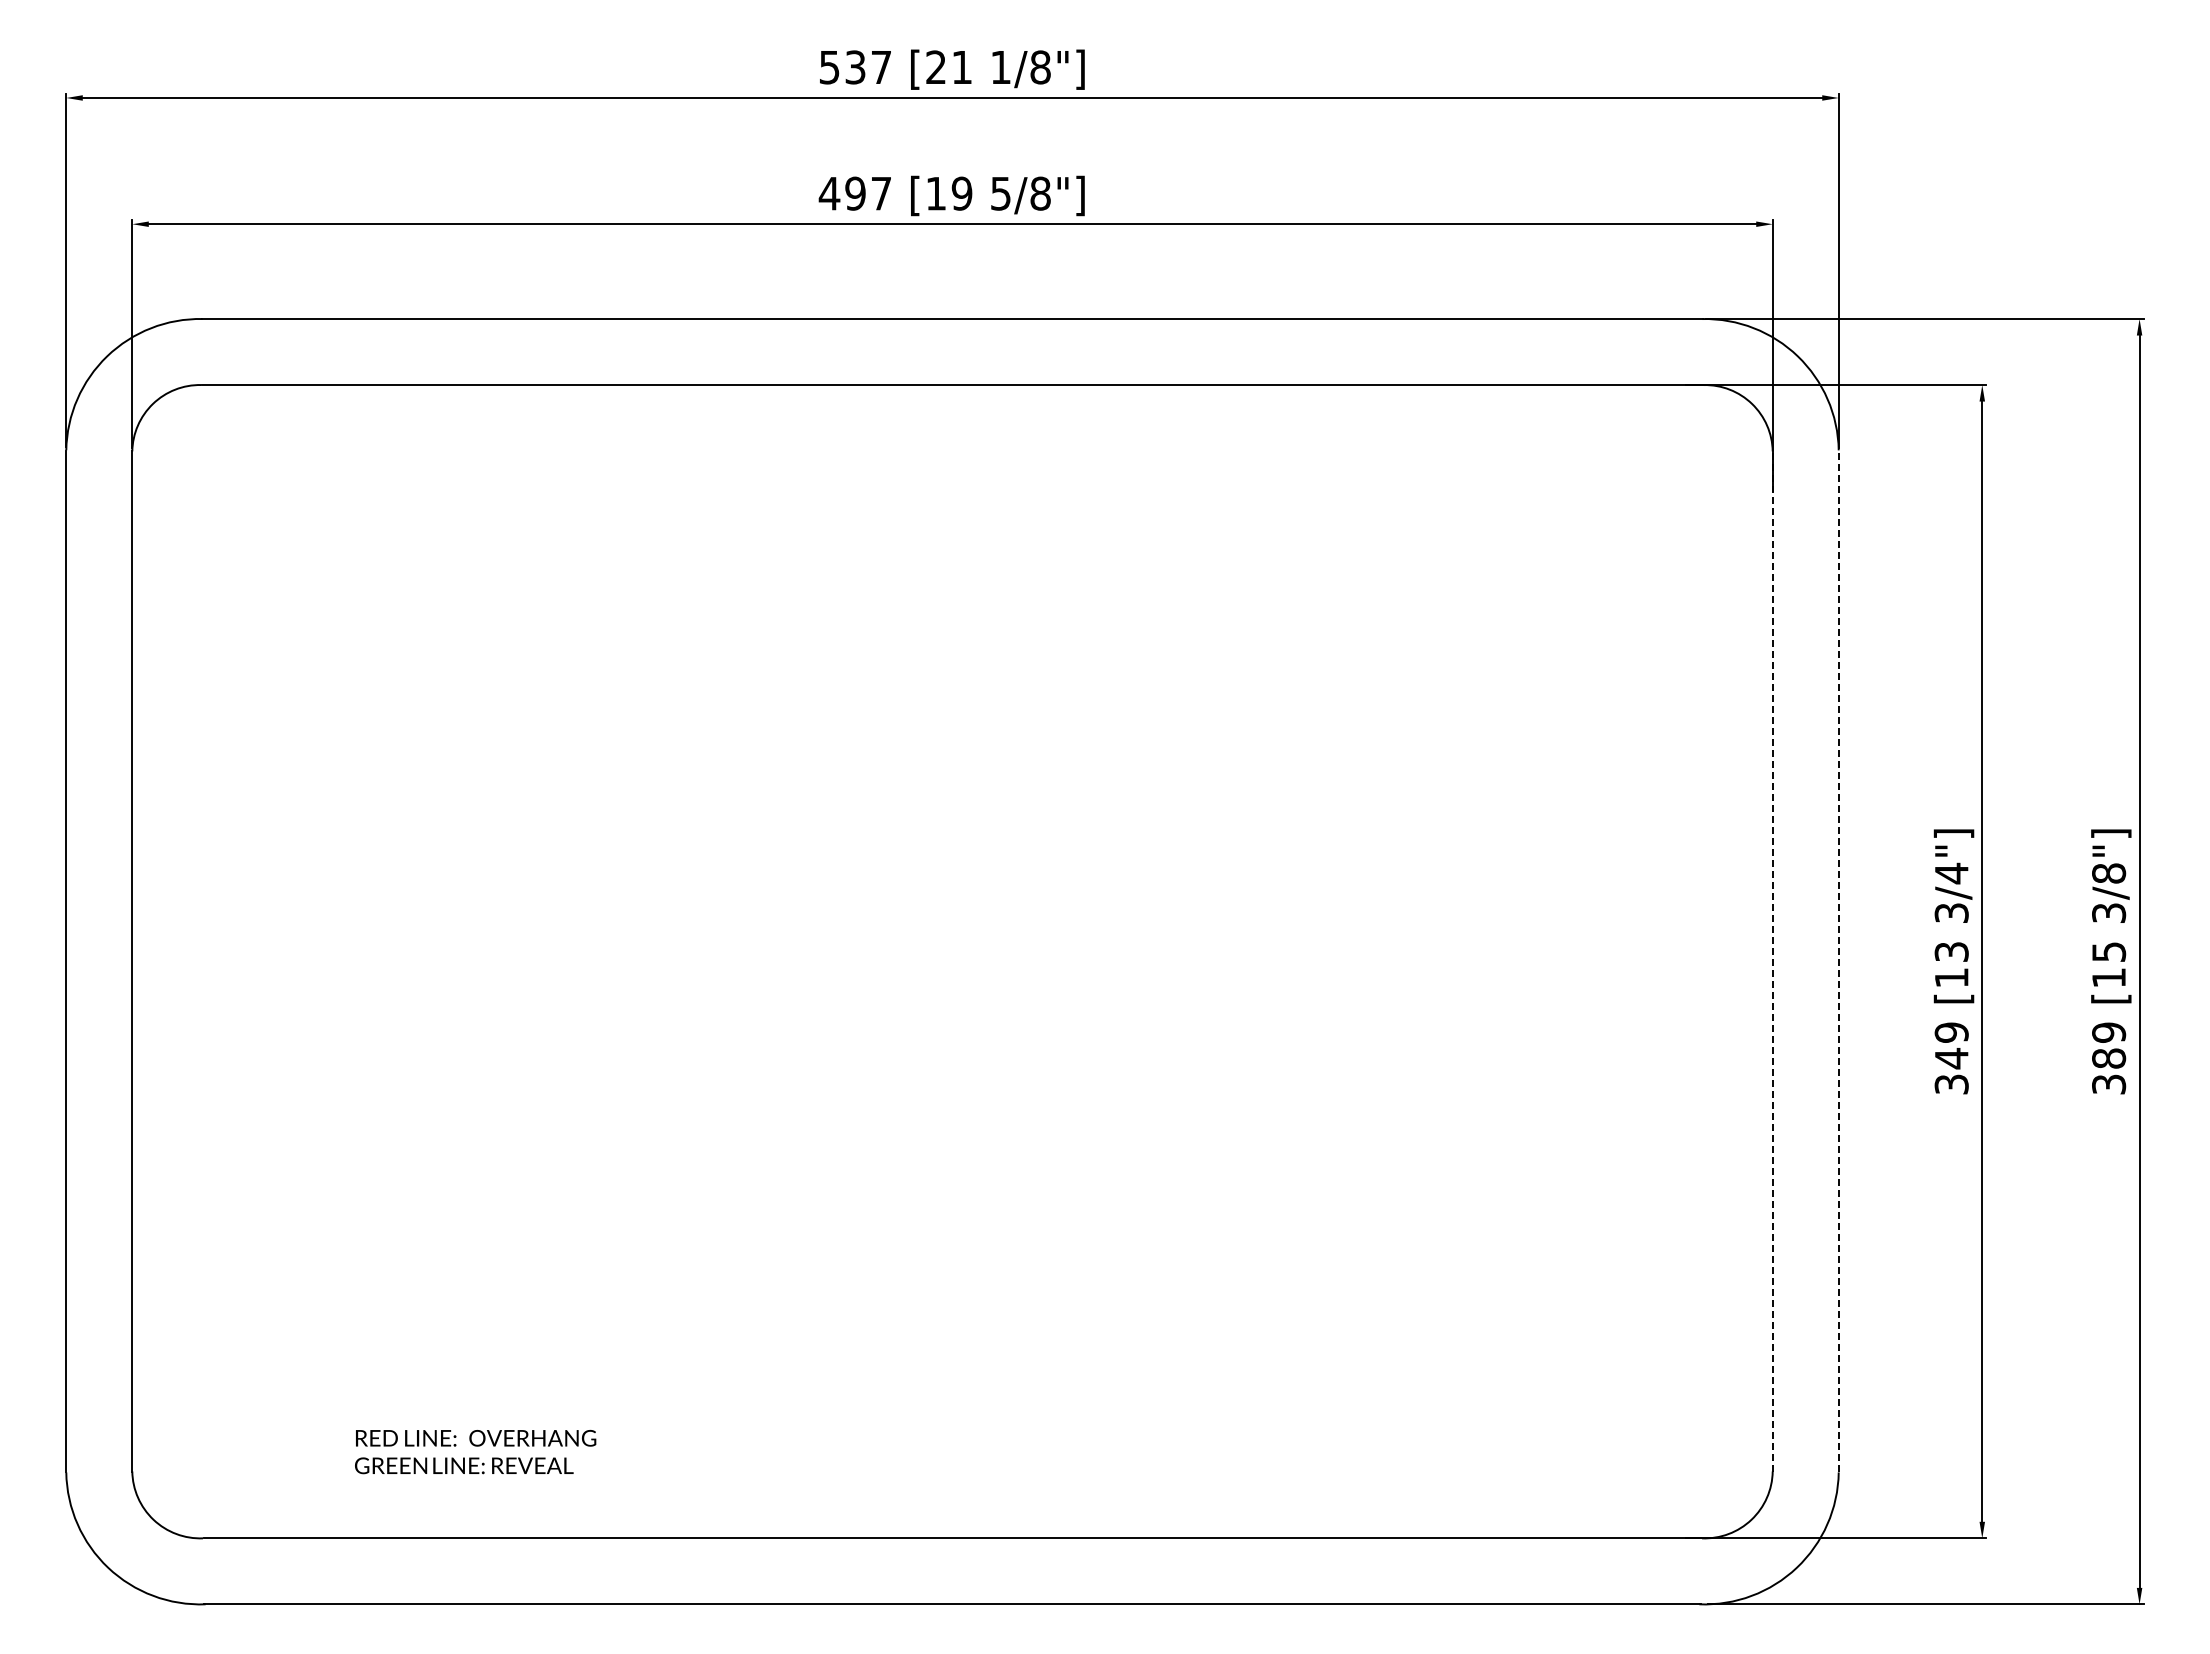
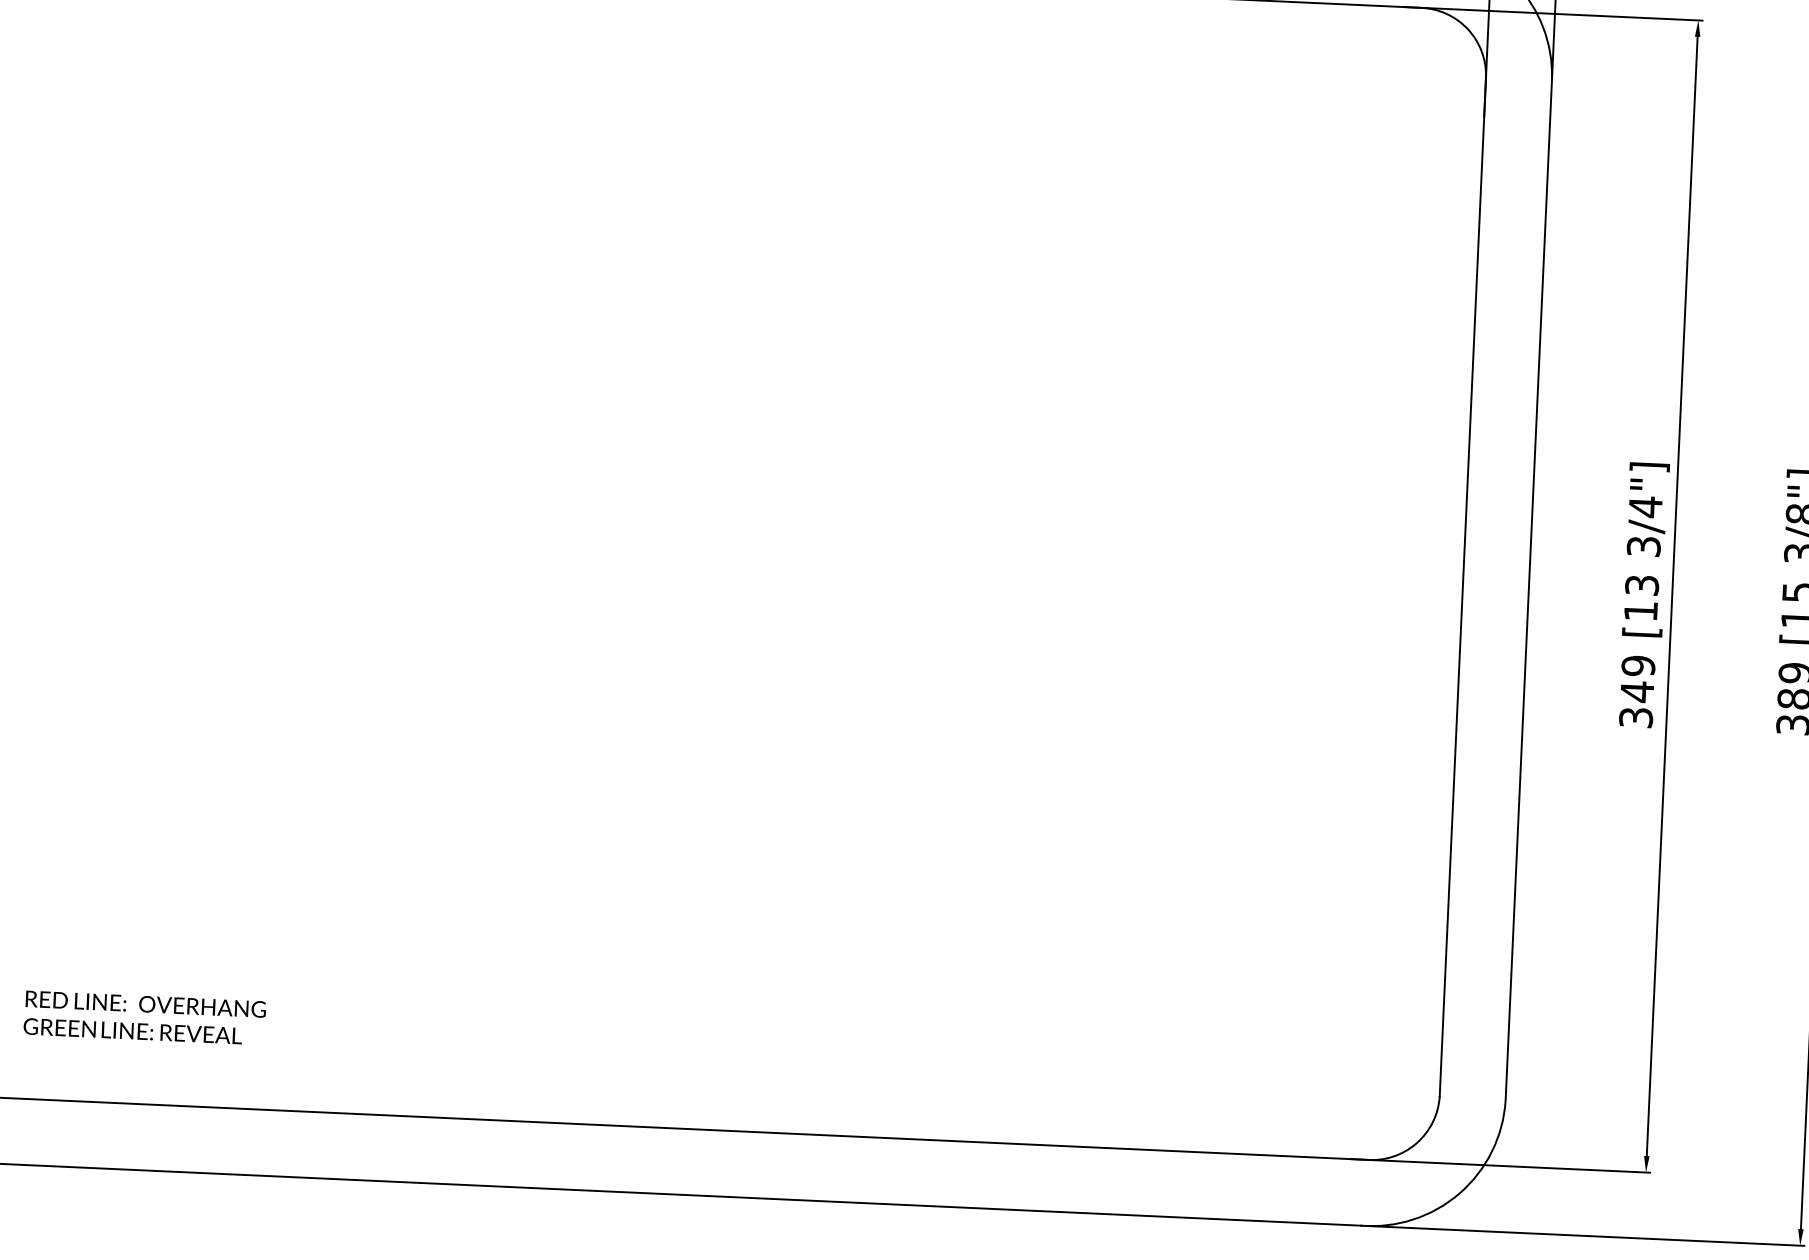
line: (1772, 961) -> (1462, 586), dashed -> solid
line: (1838, 961) -> (1528, 589), dashed -> solid

